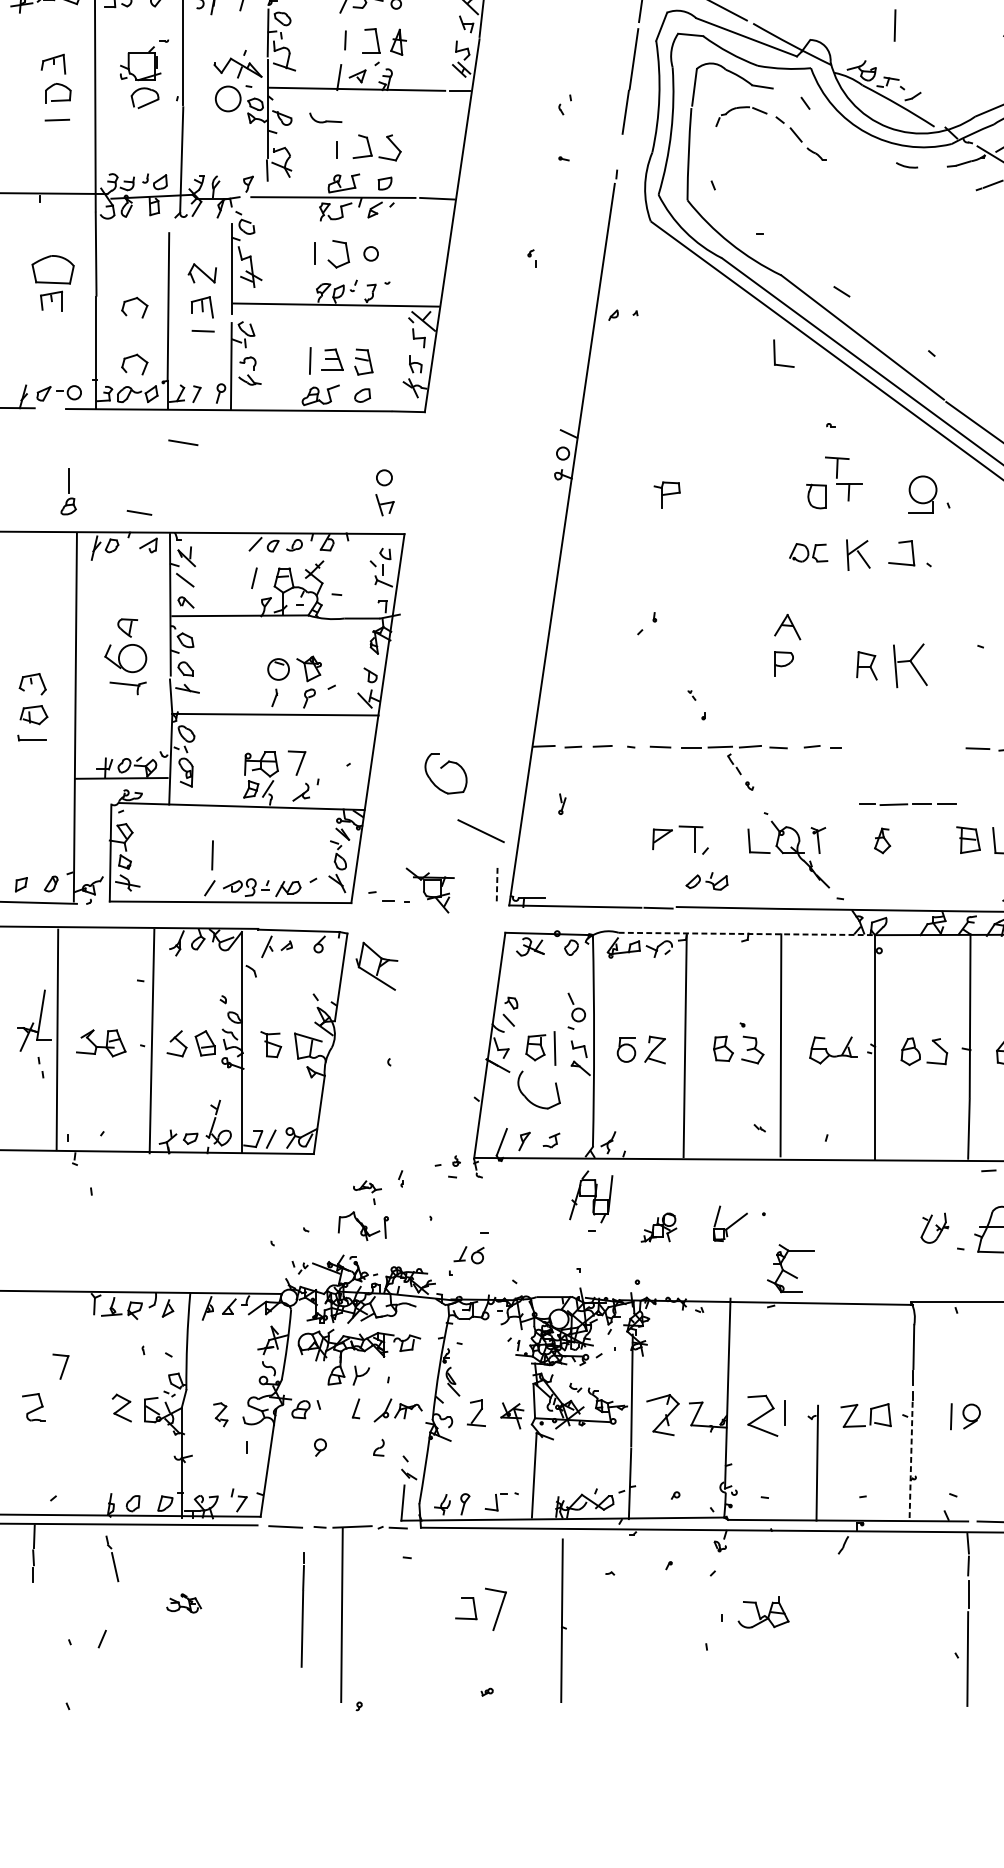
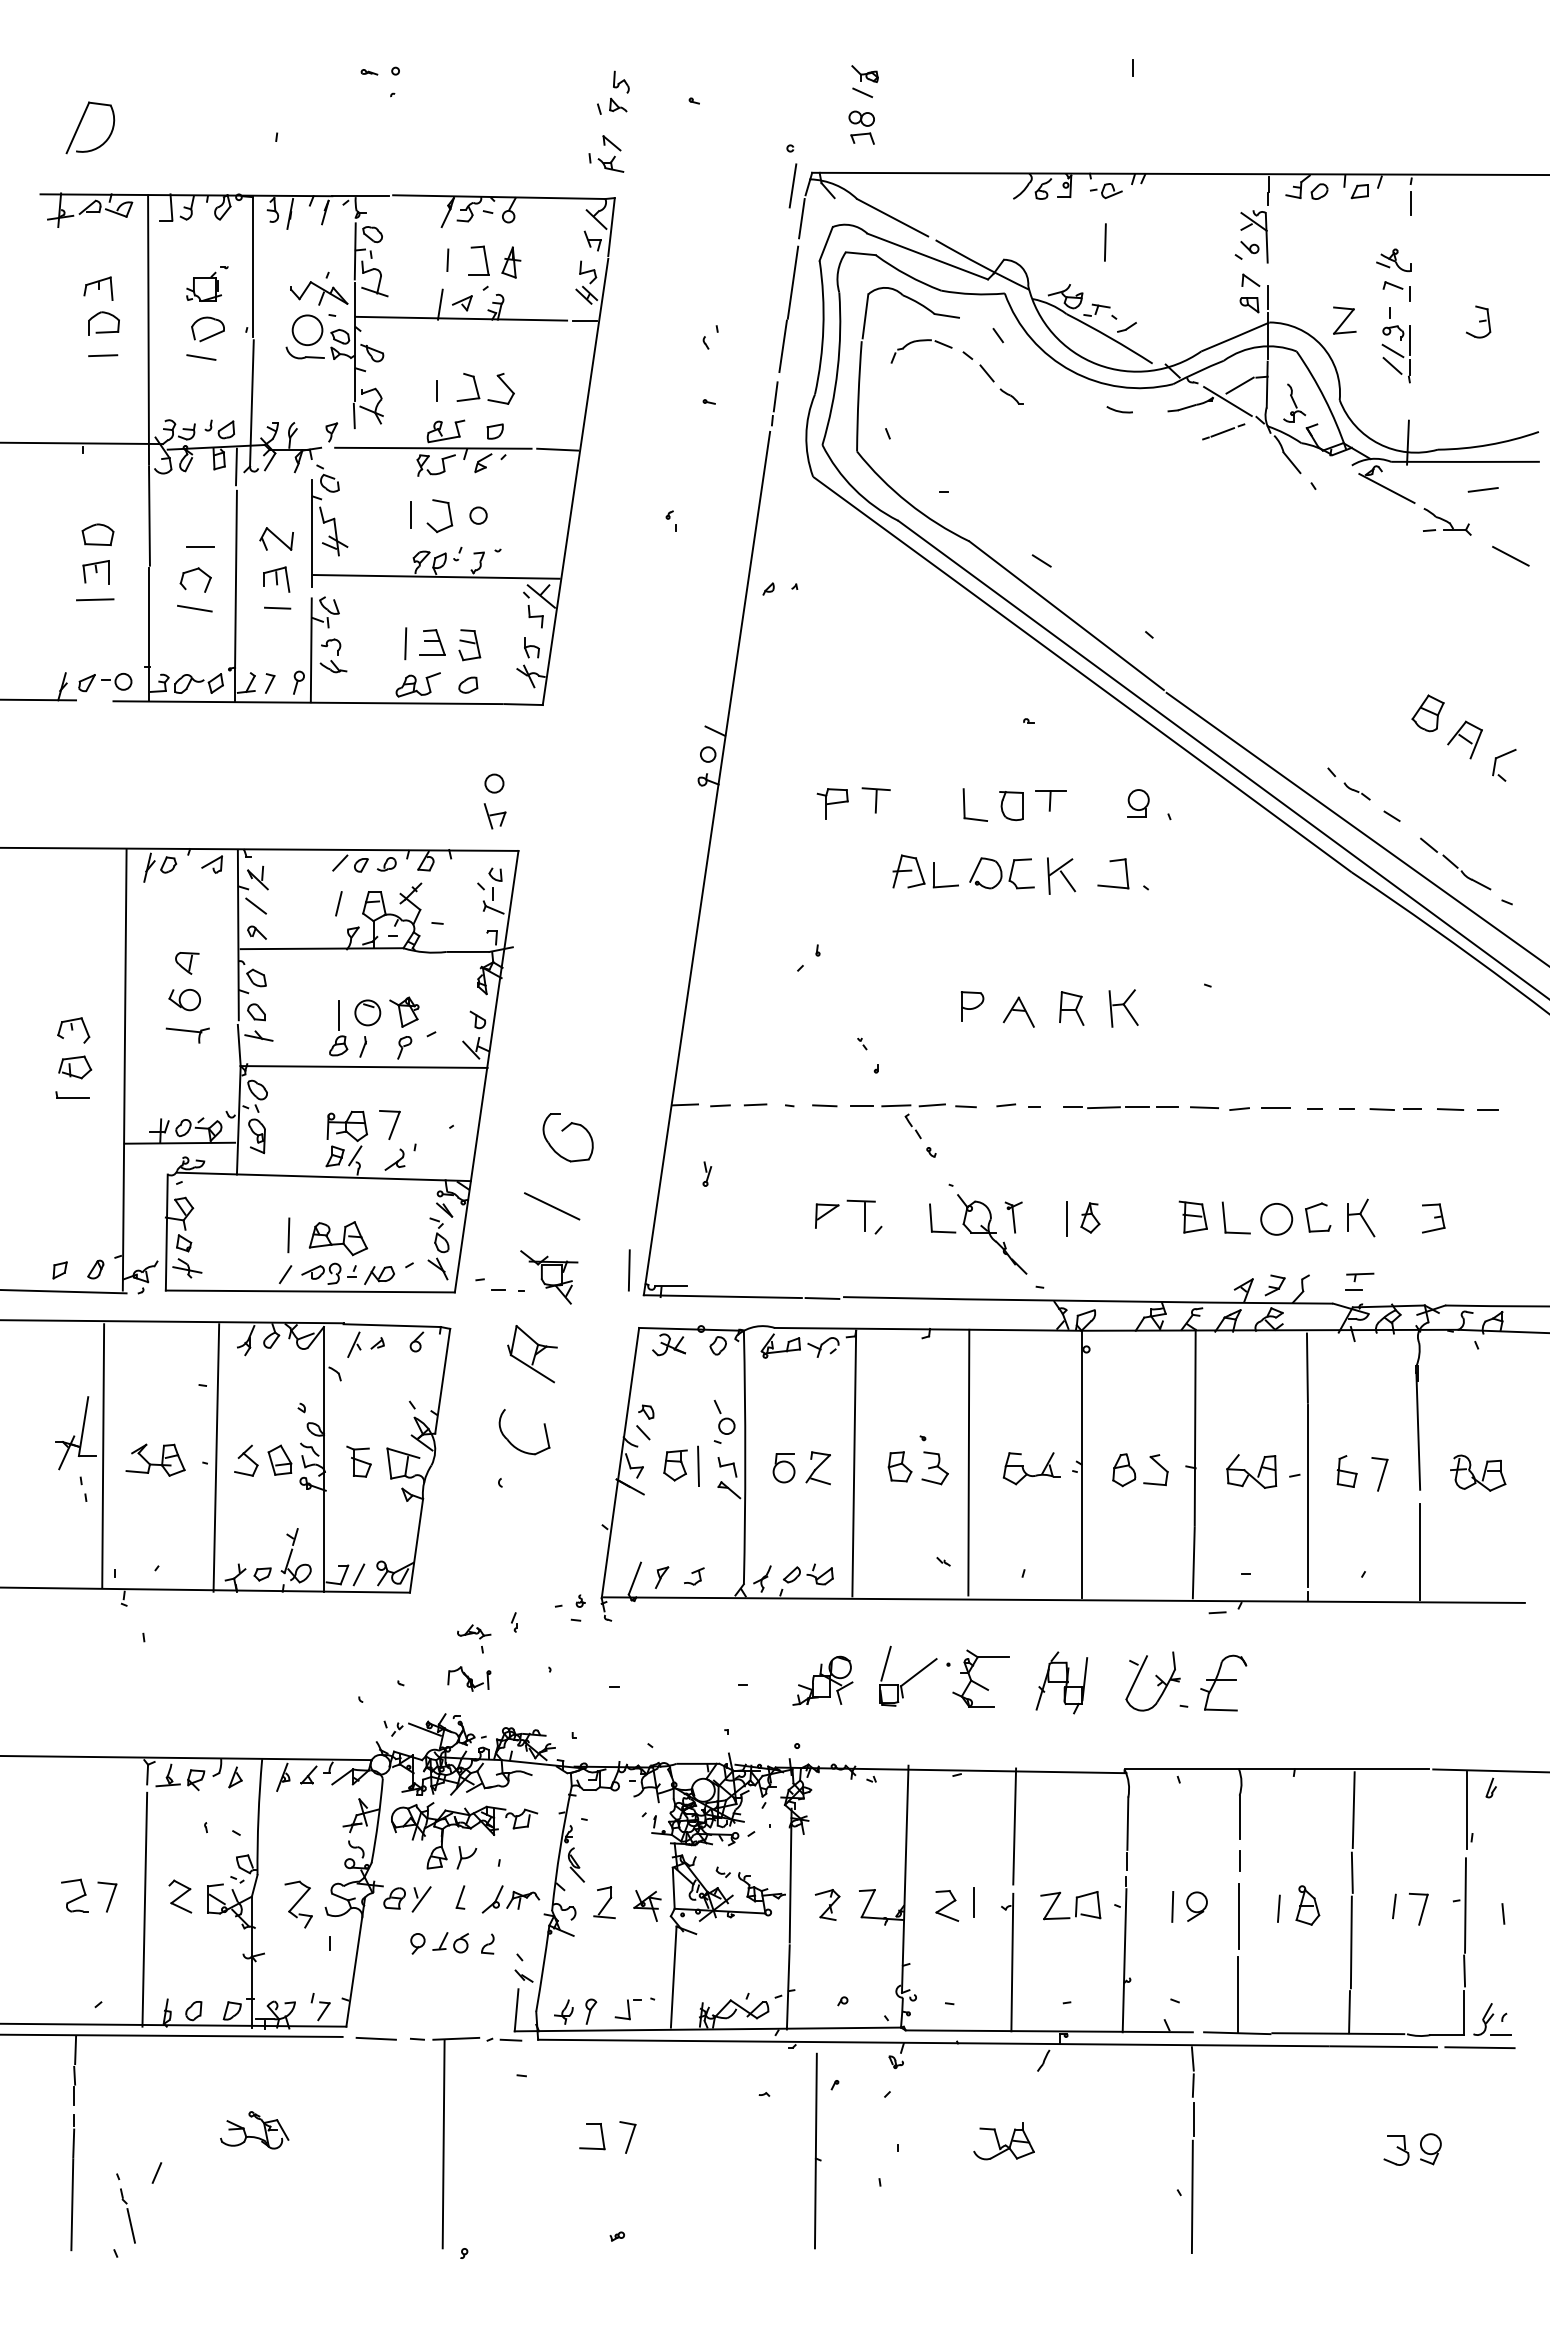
part: (144, 59) -> (207, 283), size x0.71
part: (325, 117) -> (304, 352), moved
line: (619, 154) -> (775, 396), added
line: (168, 212) -> (236, 466), added
part: (52, 269) -> (97, 534), size x0.62
line: (138, 279) -> (200, 546), added
line: (50, 323) -> (95, 599), added
part: (775, 353) -> (965, 804), moved
part: (132, 357) -> (192, 639), removed
line: (183, 442) -> (194, 608), moved
part: (836, 467) -> (875, 800), moved
part: (68, 491) -> (338, 1028), moved
part: (922, 494) -> (1138, 803), size x0.62
line: (139, 512) -> (201, 357), moved
part: (744, 551) -> (925, 871), added
part: (808, 552) -> (1001, 873), size x1.43
part: (787, 626) -> (1018, 1011), moved
part: (125, 659) -> (184, 1000), size x0.62
part: (910, 665) -> (1123, 1008), size x0.71
line: (907, 804) -> (1120, 1107), moved
line: (481, 831) -> (552, 1206), moved
line: (862, 841) -> (1066, 1218), added
part: (254, 858) -> (338, 1238), added
part: (707, 881) -> (808, 1574), moved
line: (497, 884) -> (629, 1270), dashed -> solid
line: (747, 934) -> (928, 1329), dashed -> solid
part: (376, 966) -> (532, 1354), moved
part: (529, 1099) -> (512, 1443), moved
part: (590, 1196) -> (1061, 1682), moved
part: (730, 1223) -> (908, 1675), size x1.43
part: (363, 1225) -> (469, 1678), size x0.71
part: (658, 1227) -> (822, 1680), size x1.43
part: (934, 1228) -> (1152, 1681), size x1.67
part: (468, 1255) -> (450, 1942), moved
part: (790, 1268) -> (980, 1678), moved
line: (819, 1349) -> (1014, 1826), added
part: (61, 1366) -> (107, 1896), moved
line: (323, 1410) -> (421, 1899), added
part: (220, 1414) -> (298, 1904), size x1.67
part: (662, 1414) -> (827, 1904), size x0.62
part: (763, 1415) -> (947, 1905), size x0.62
line: (91, 1418) -> (144, 1909), added
line: (911, 1461) -> (1124, 1960), dashed -> solid
part: (112, 1558) -> (127, 2215), moved
part: (183, 1603) -> (254, 2130), size x1.67
part: (495, 1609) -> (627, 2137), size x0.62
line: (302, 1610) -> (72, 2182), moved
part: (763, 1612) -> (1003, 2141), moved
part: (563, 1620) -> (817, 2150), moved

